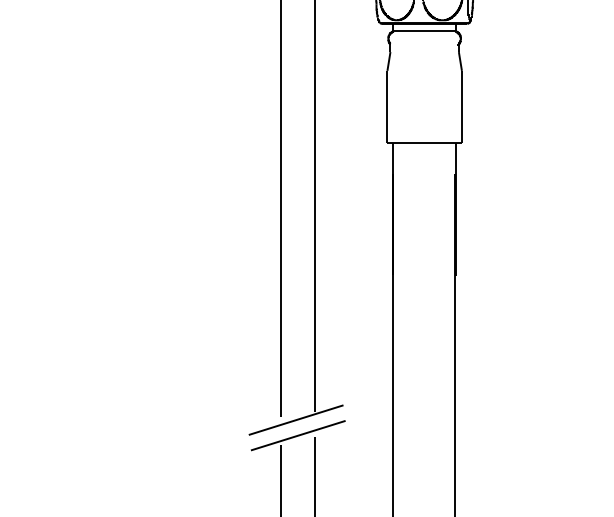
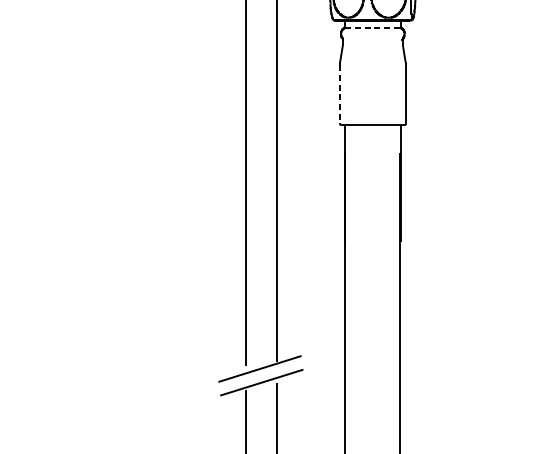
line: (424, 31) -> (372, 27), solid -> dashed
line: (387, 109) -> (340, 96), solid -> dashed

